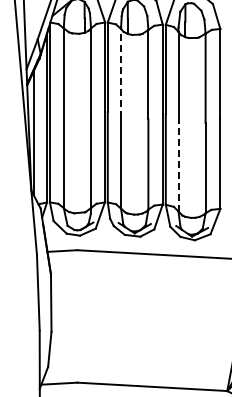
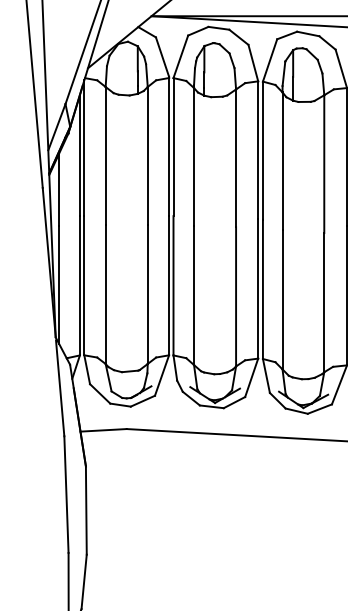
line: (121, 73) -> (194, 156), dashed -> solid
line: (178, 165) -> (282, 298), dashed -> solid

